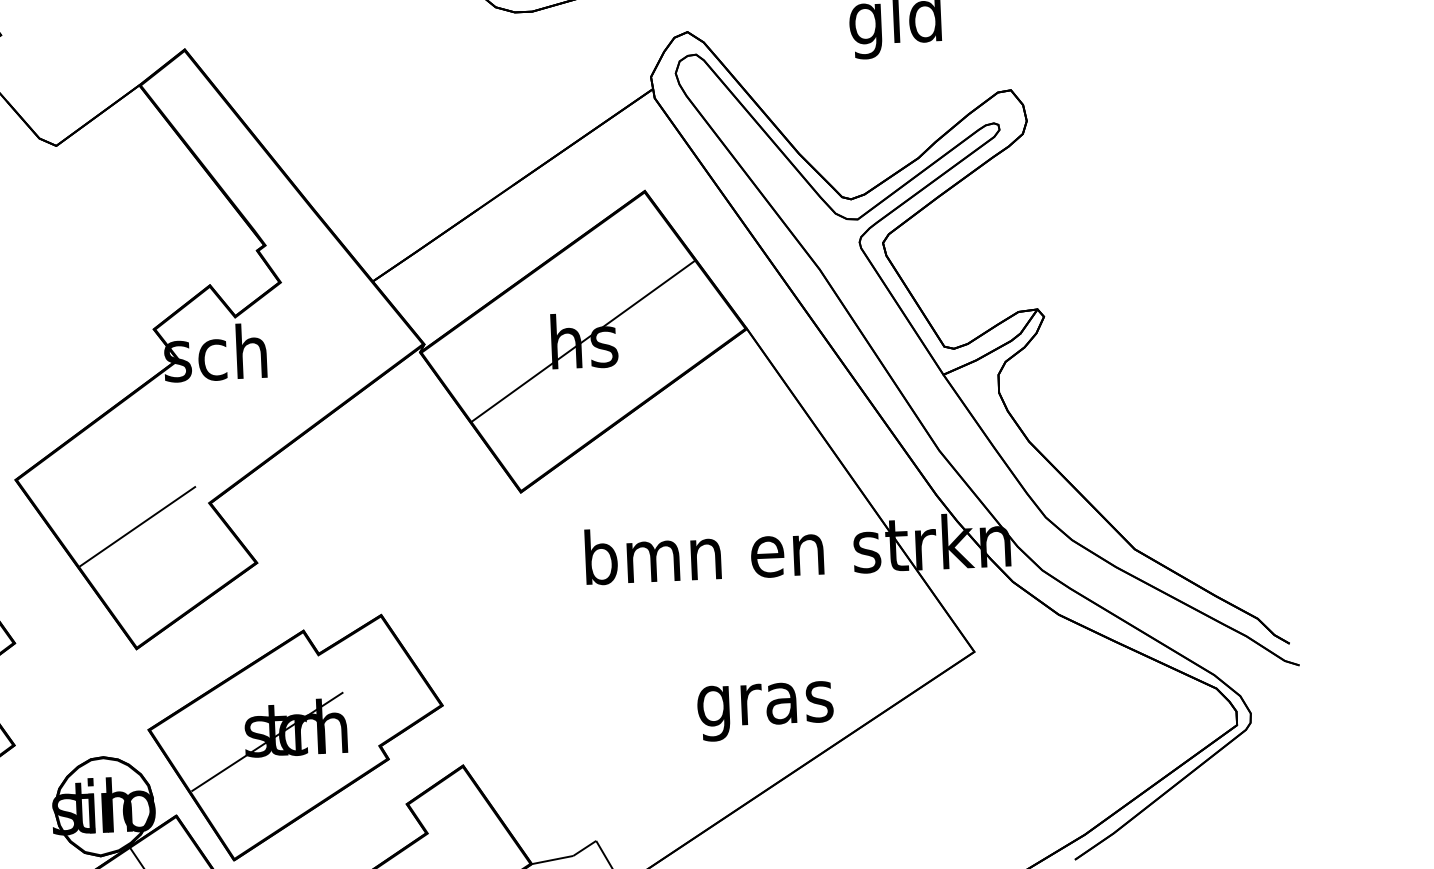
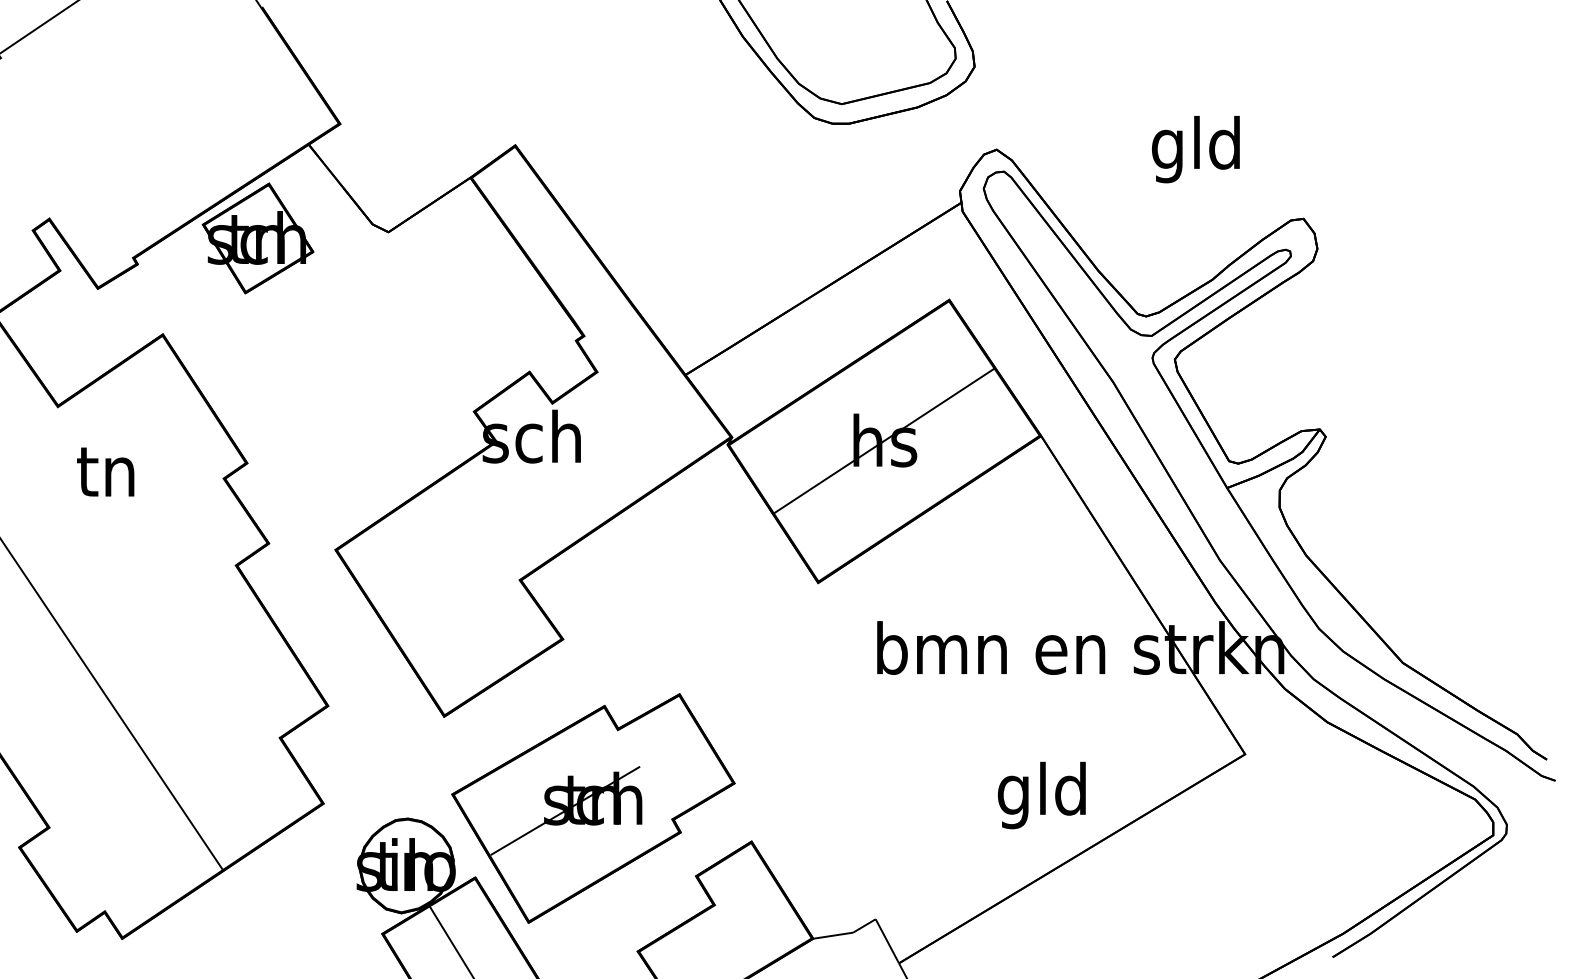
line: (136, 526) -> (449, 599), removed
text: (765, 704) -> (1043, 795), gras -> gld

